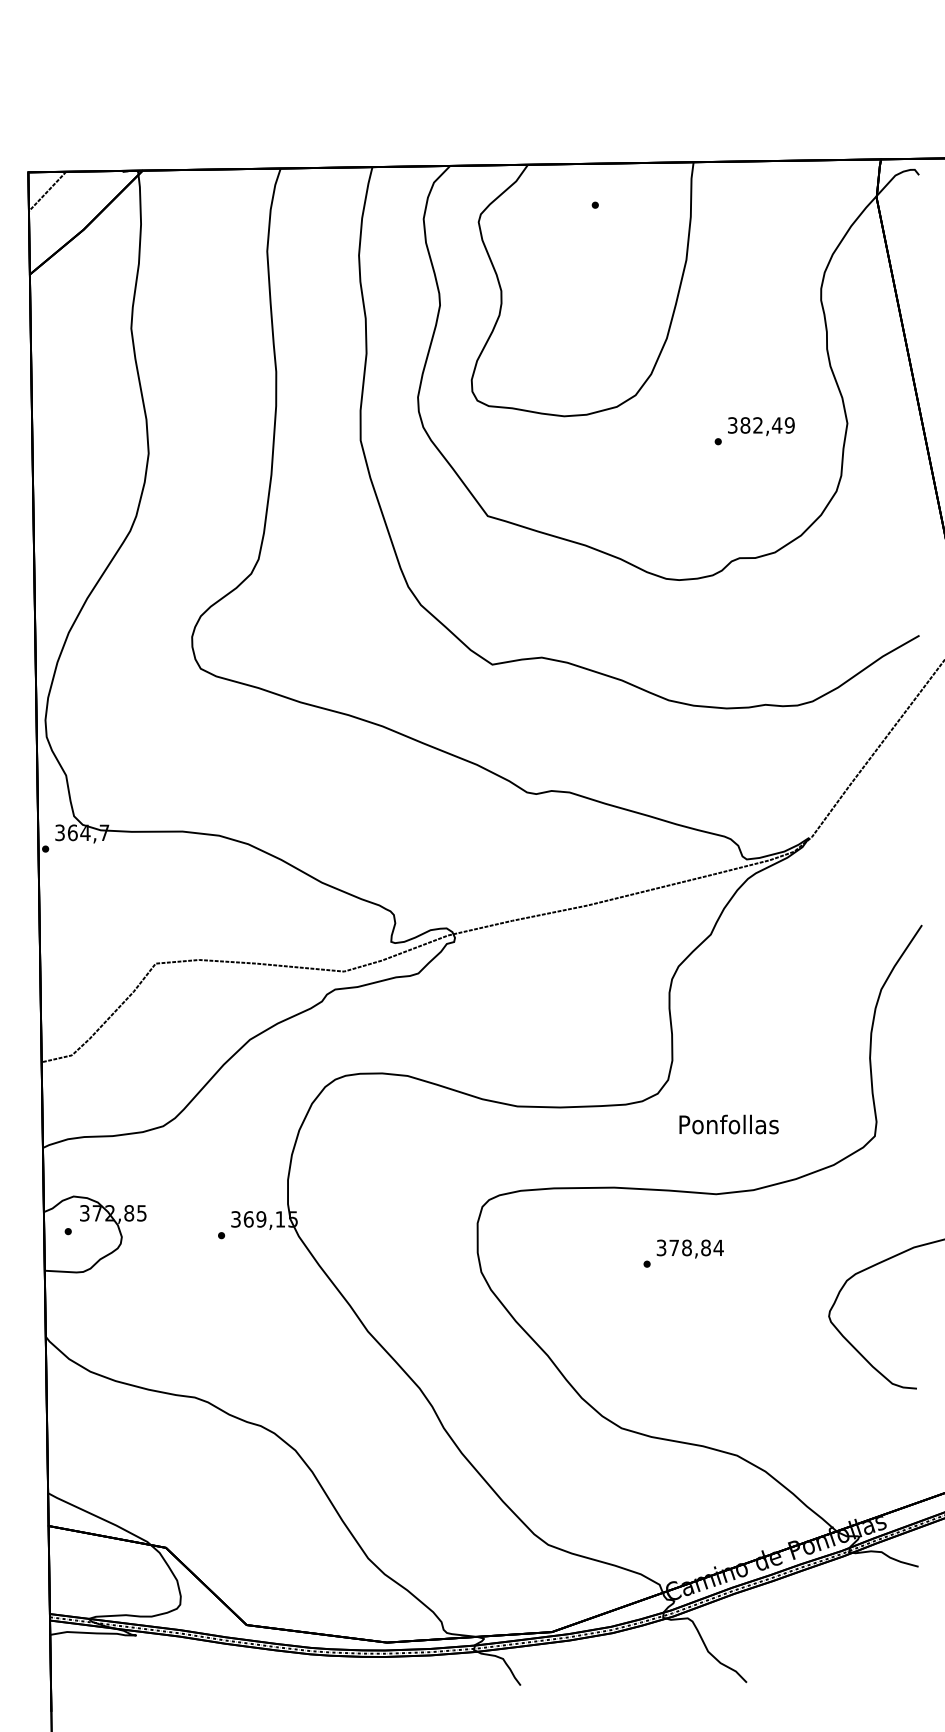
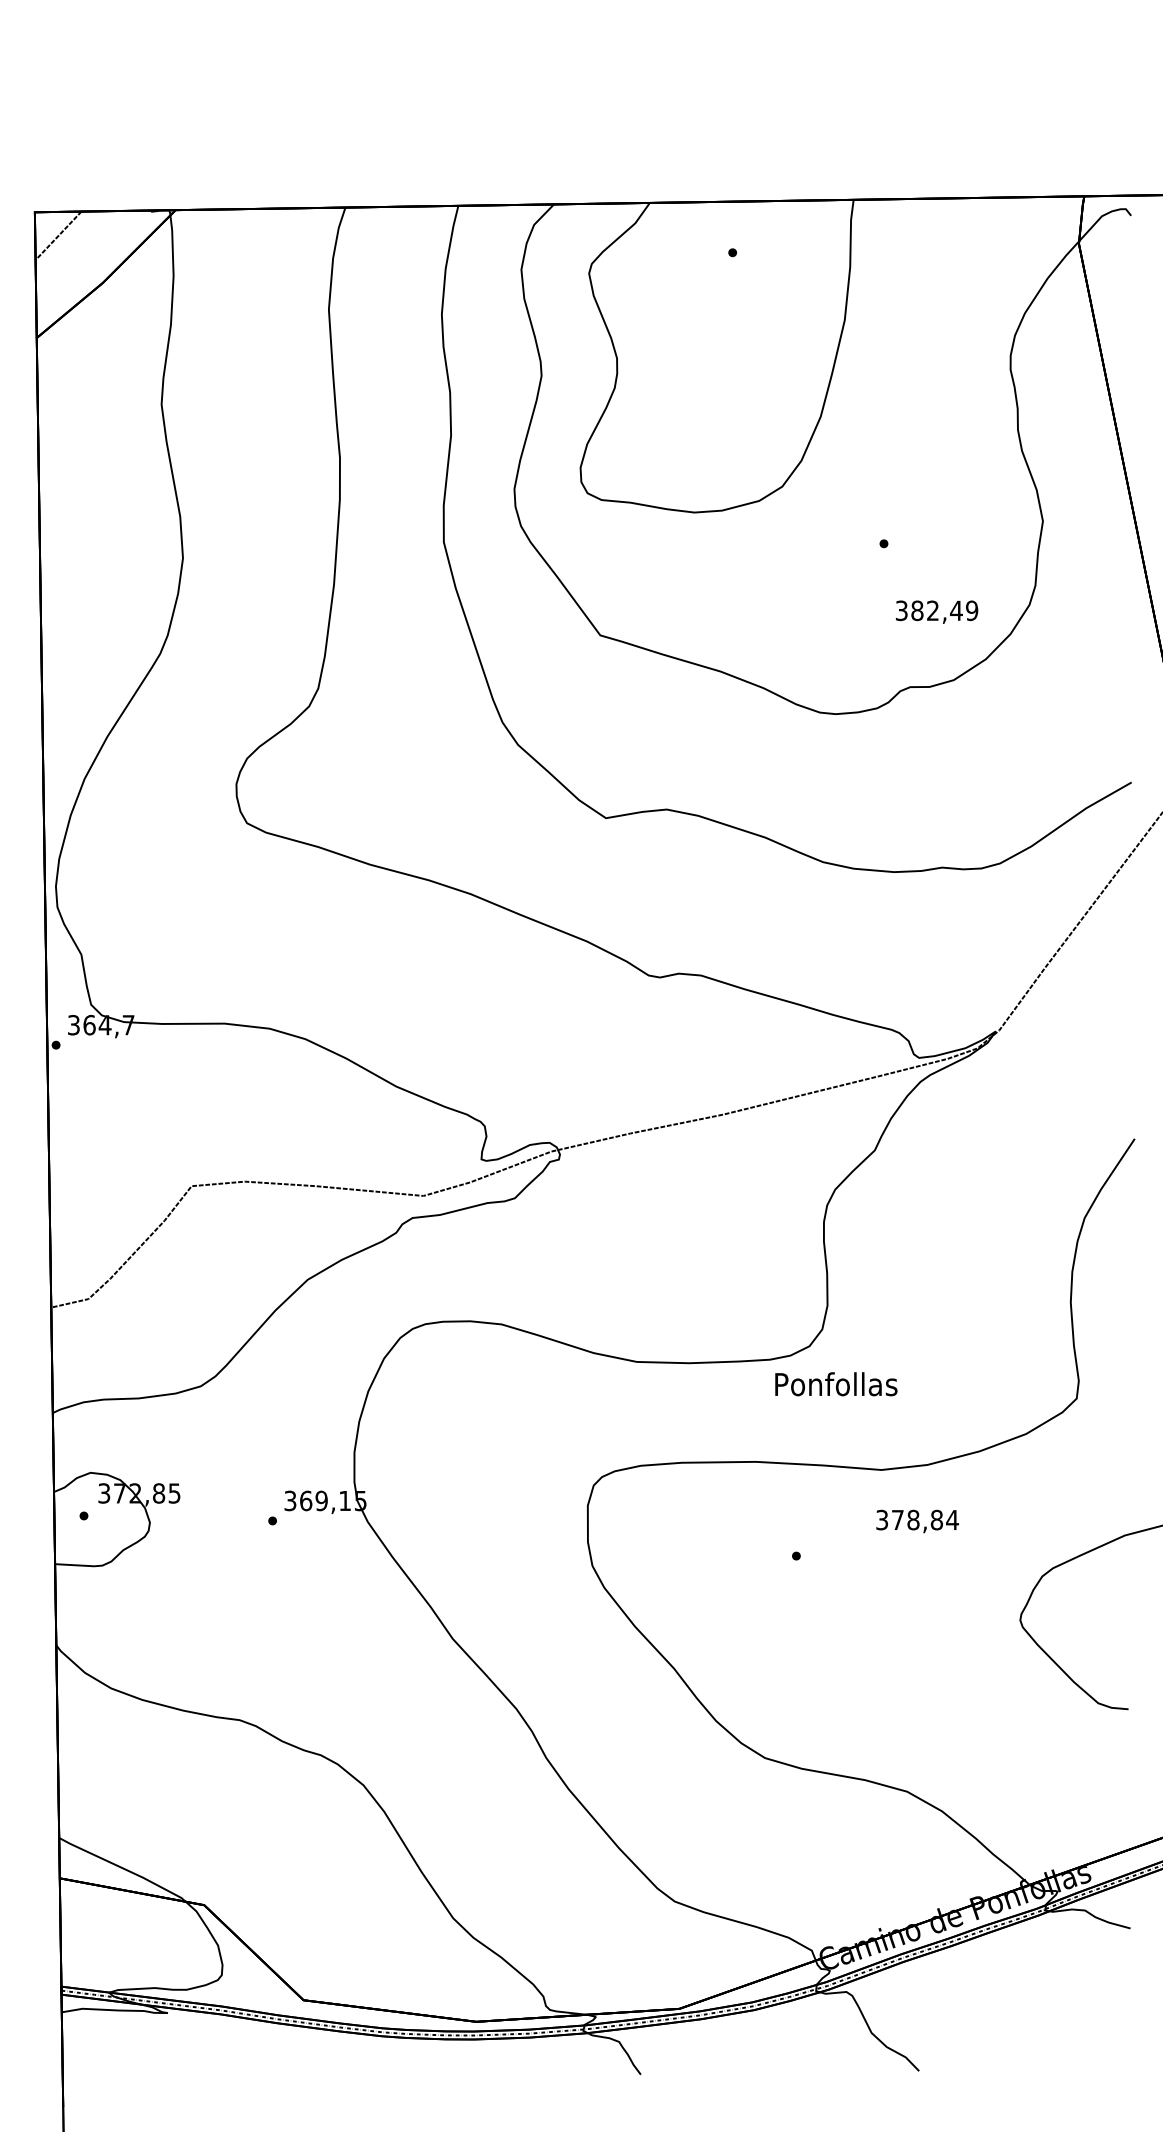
text: (761, 426) -> (937, 611), moved
text: (729, 1124) -> (836, 1384), moved
text: (690, 1249) -> (917, 1521), moved

